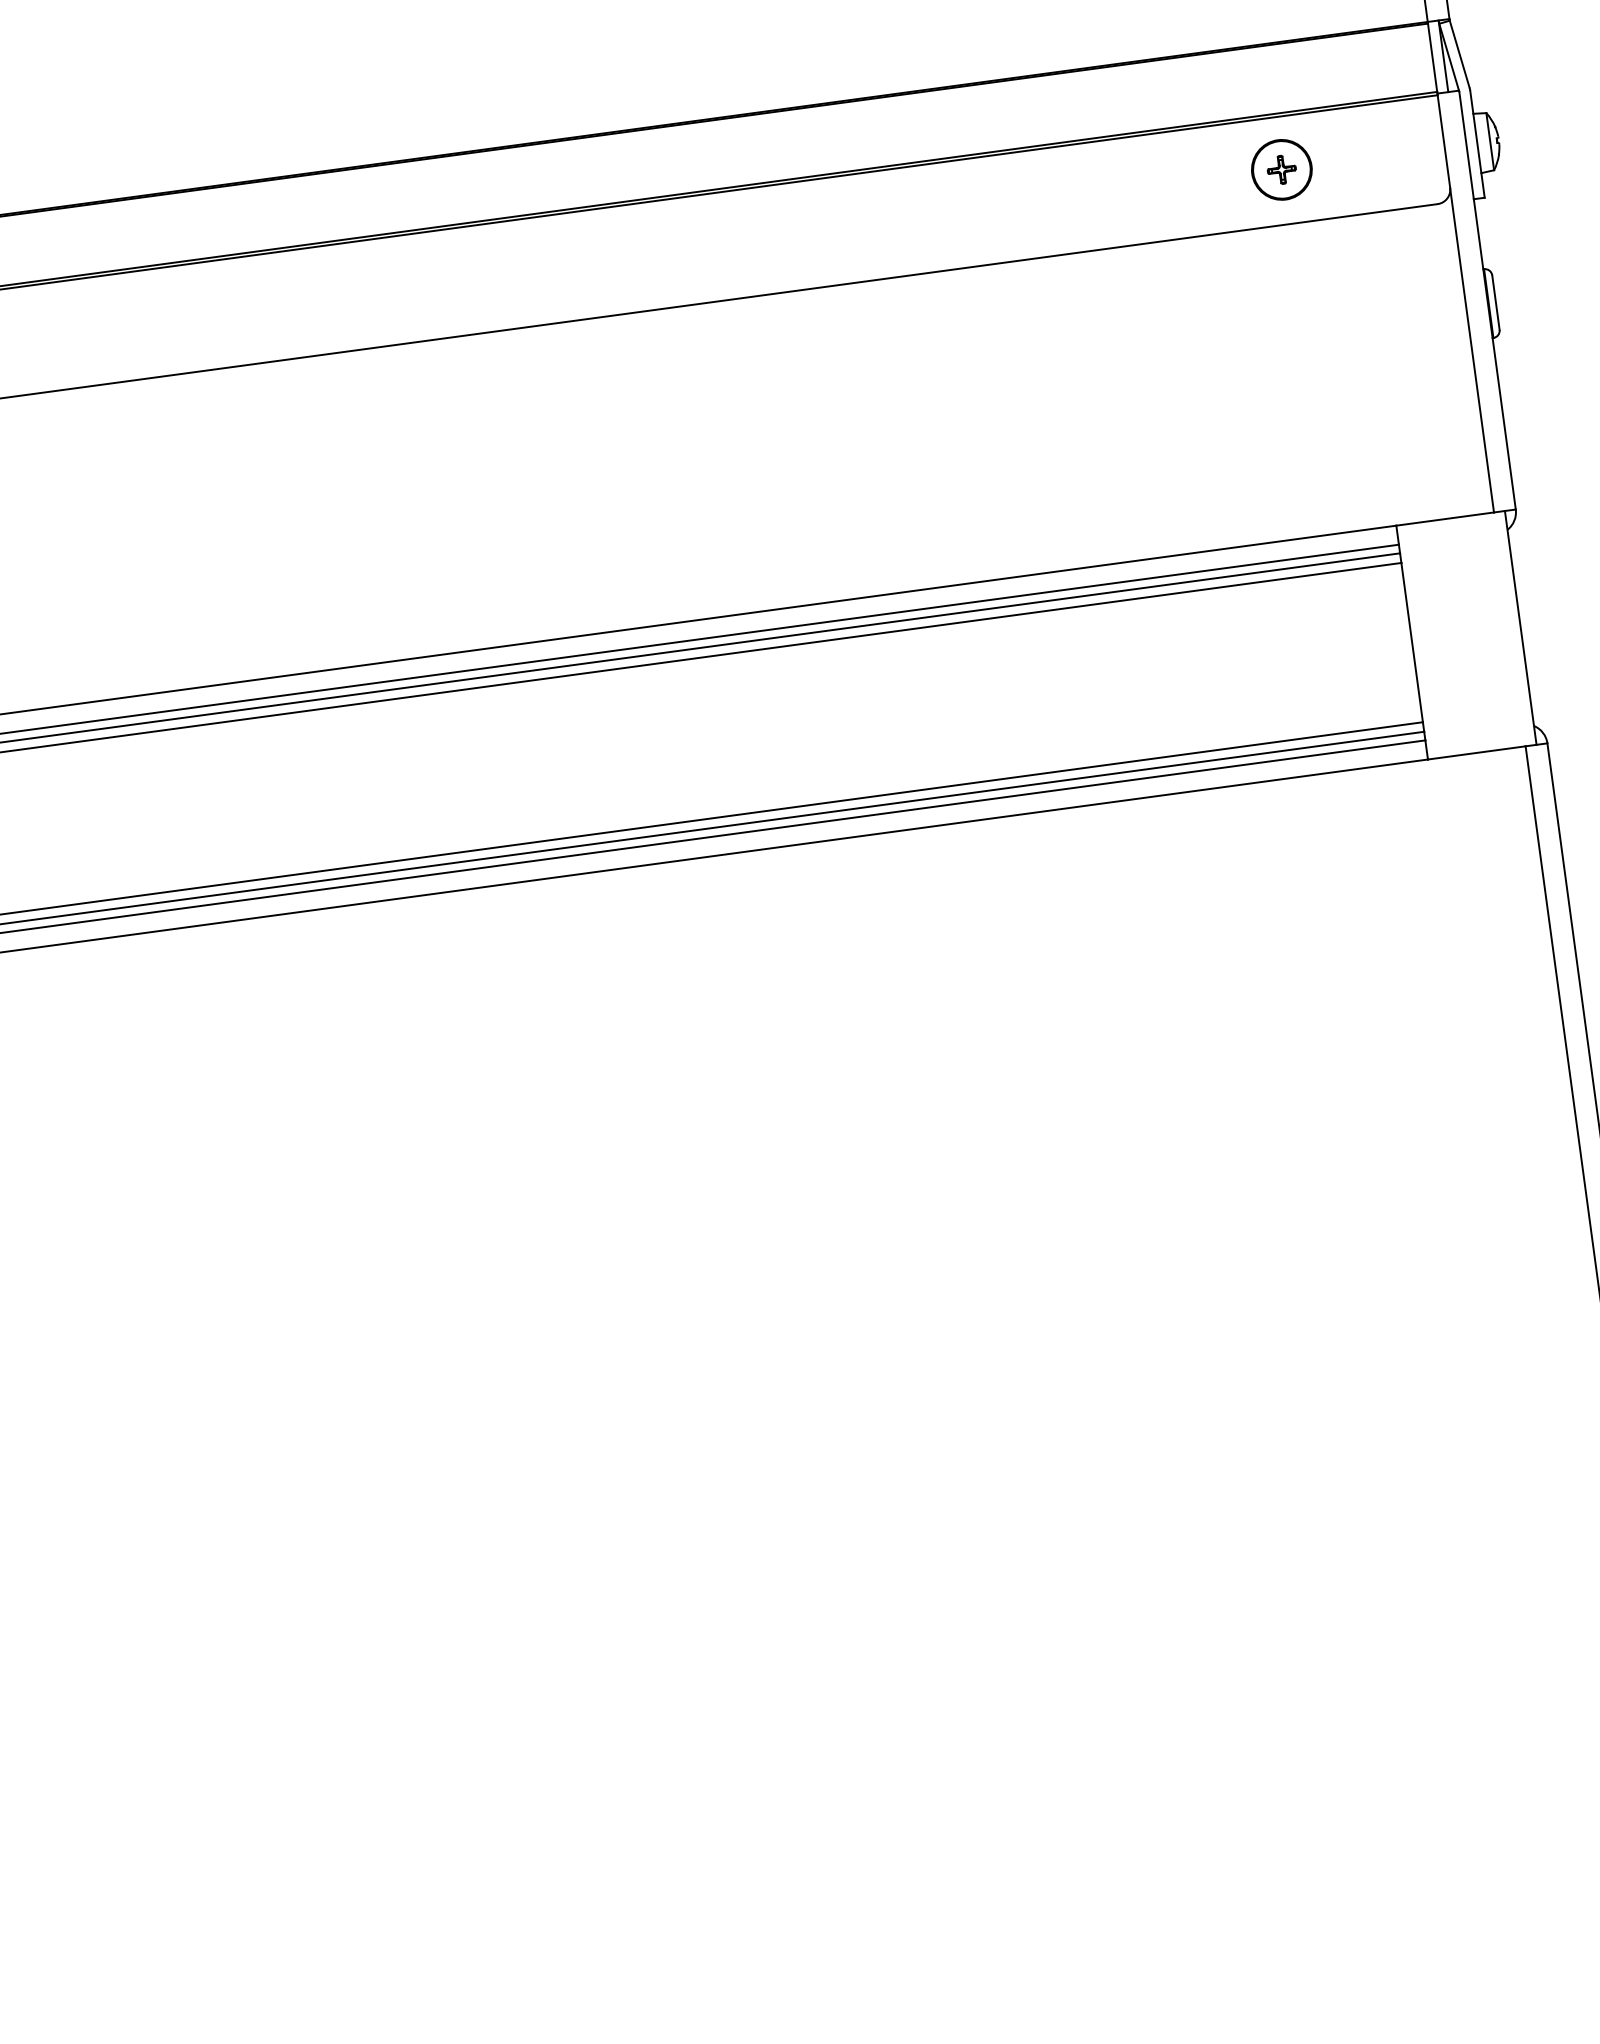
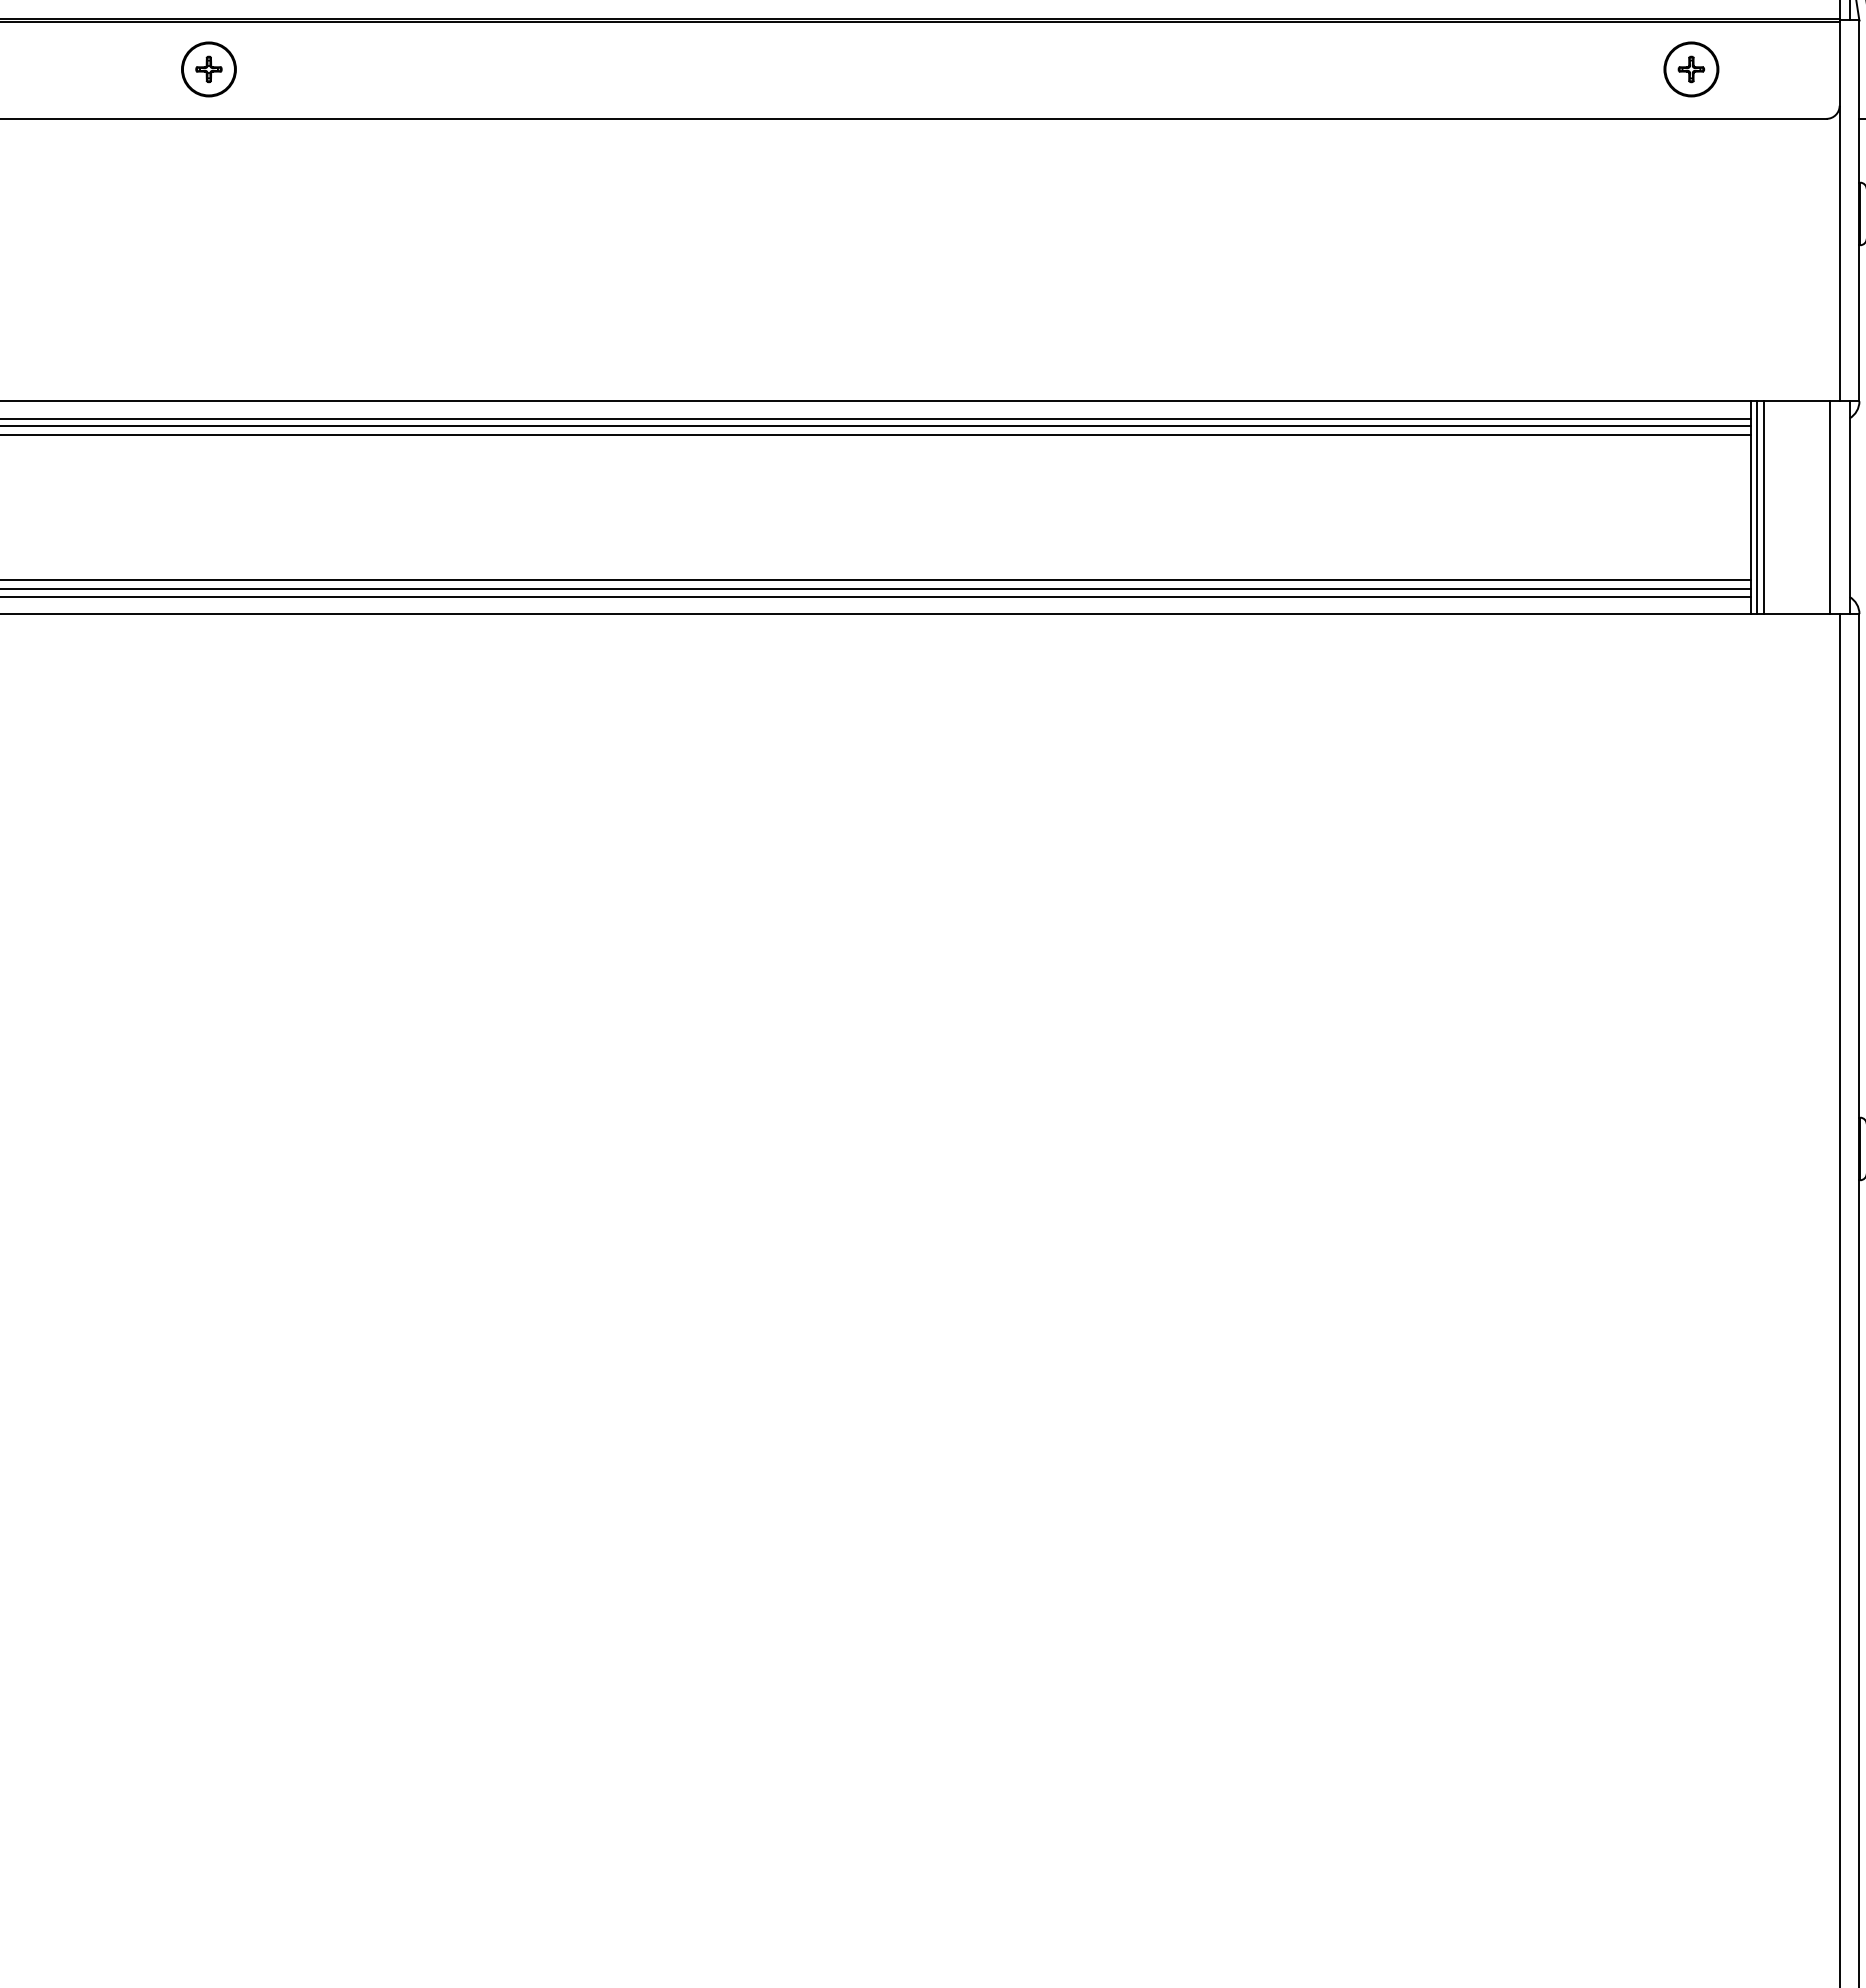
line: (1498, 630) -> (1829, 507), added
line: (1426, 640) -> (1763, 507), added
line: (1419, 641) -> (1757, 507), added

